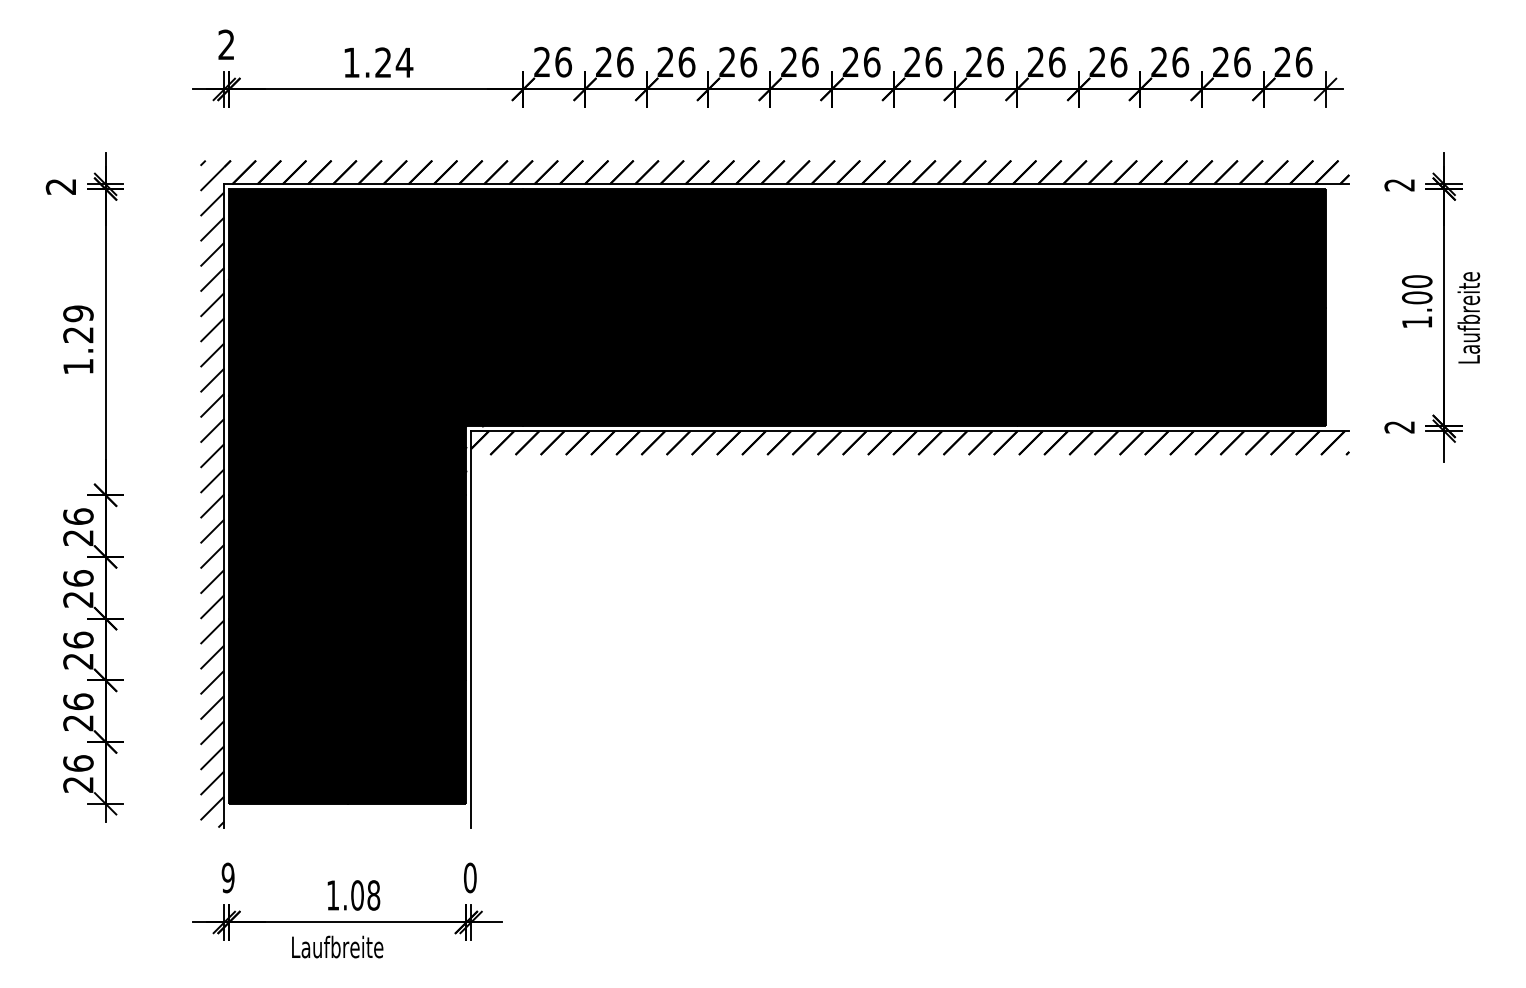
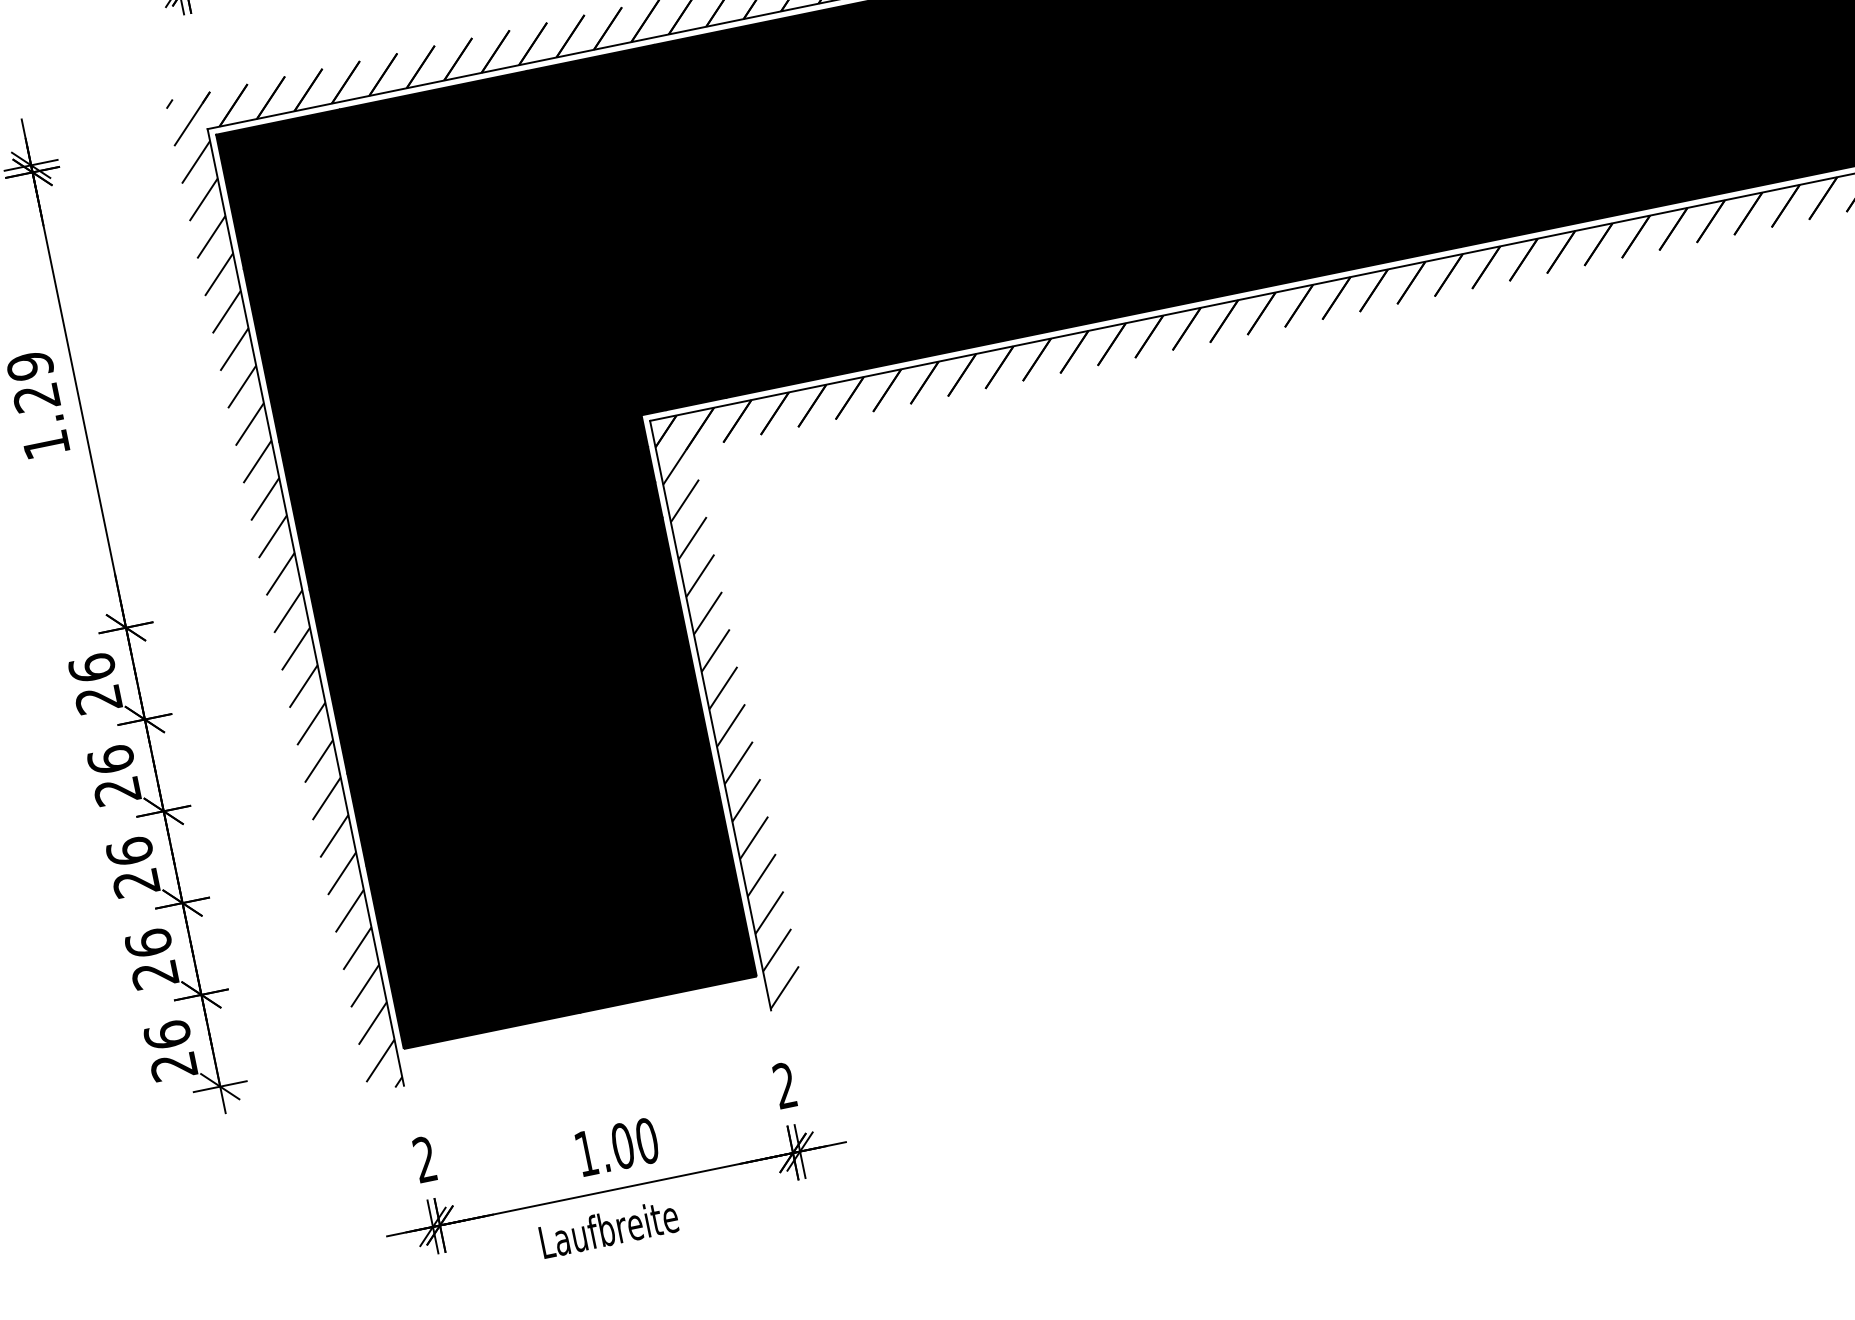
hatch: (482, 640) -> (730, 728), added
text: (227, 877) -> (423, 1159), 9 -> 2
text: (470, 877) -> (785, 1084), 0 -> 2
text: (373, 895) -> (646, 1141), 1.08 -> 1.00

